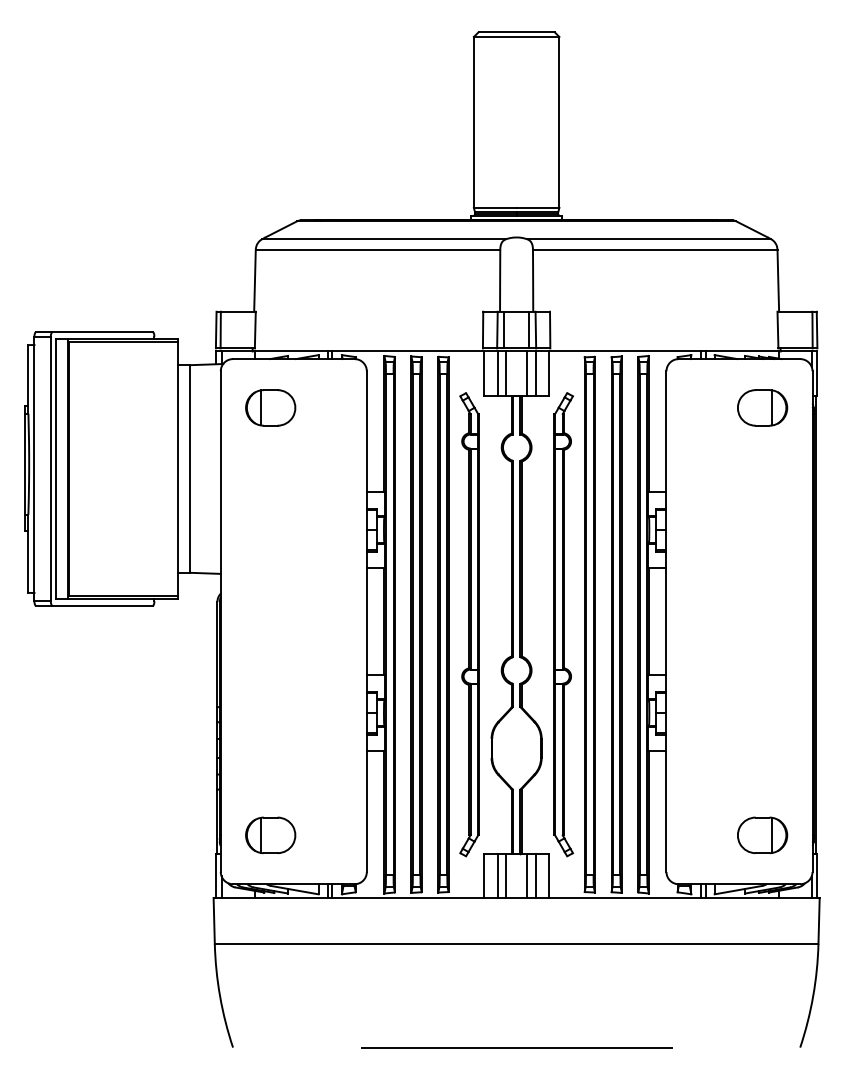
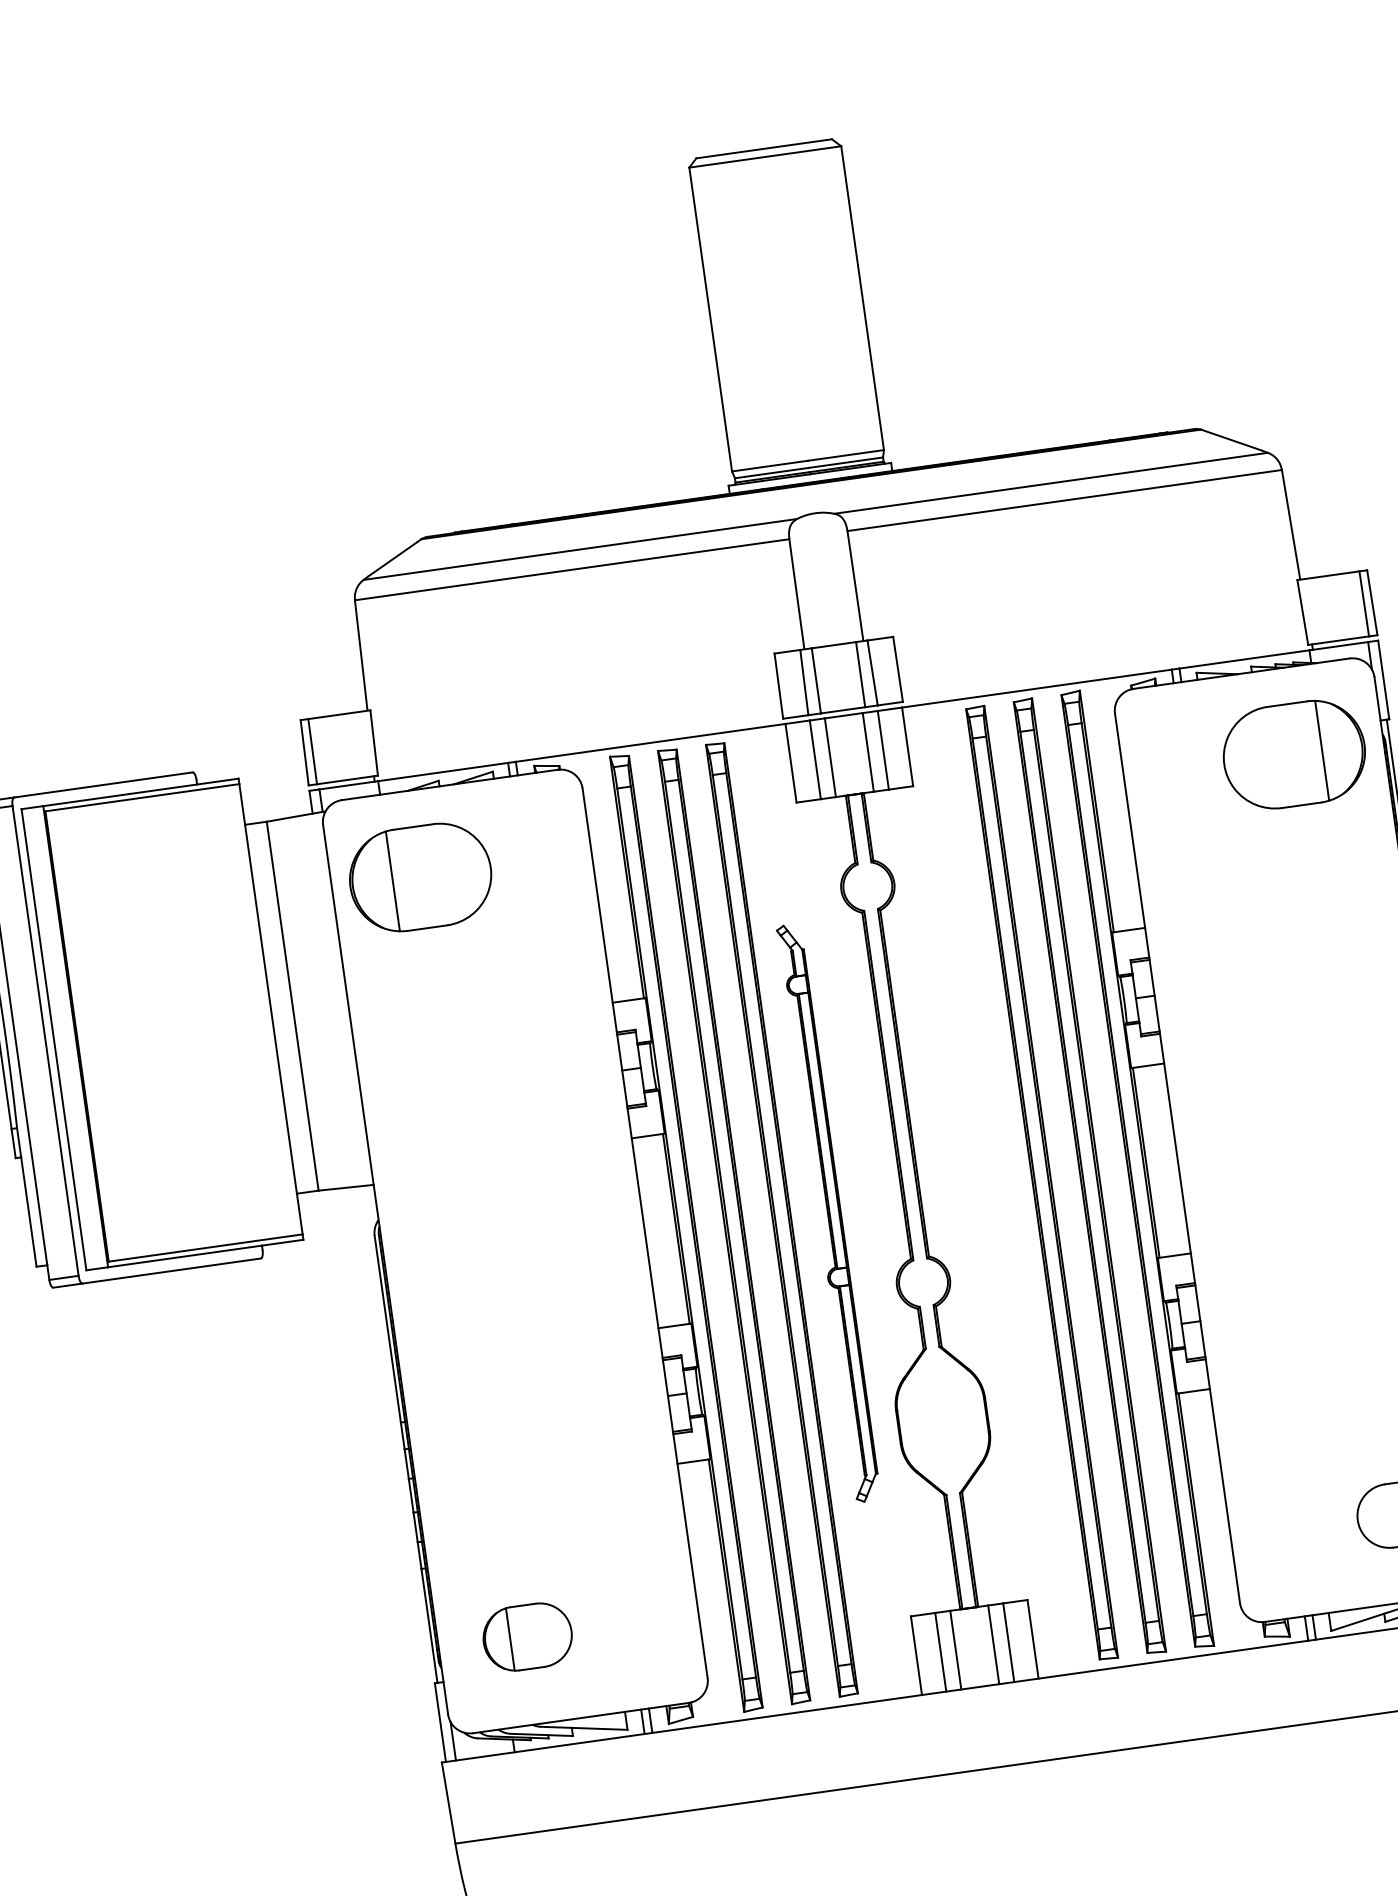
part: (270, 407) -> (420, 876), size x1.6
part: (762, 407) -> (1294, 753), size x1.6
part: (469, 624) -> (828, 1212), size x0.7
part: (563, 624) -> (995, 1189), removed

